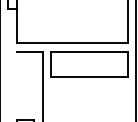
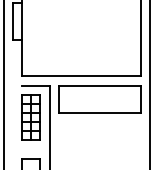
part: (24, 81) -> (30, 117), added

